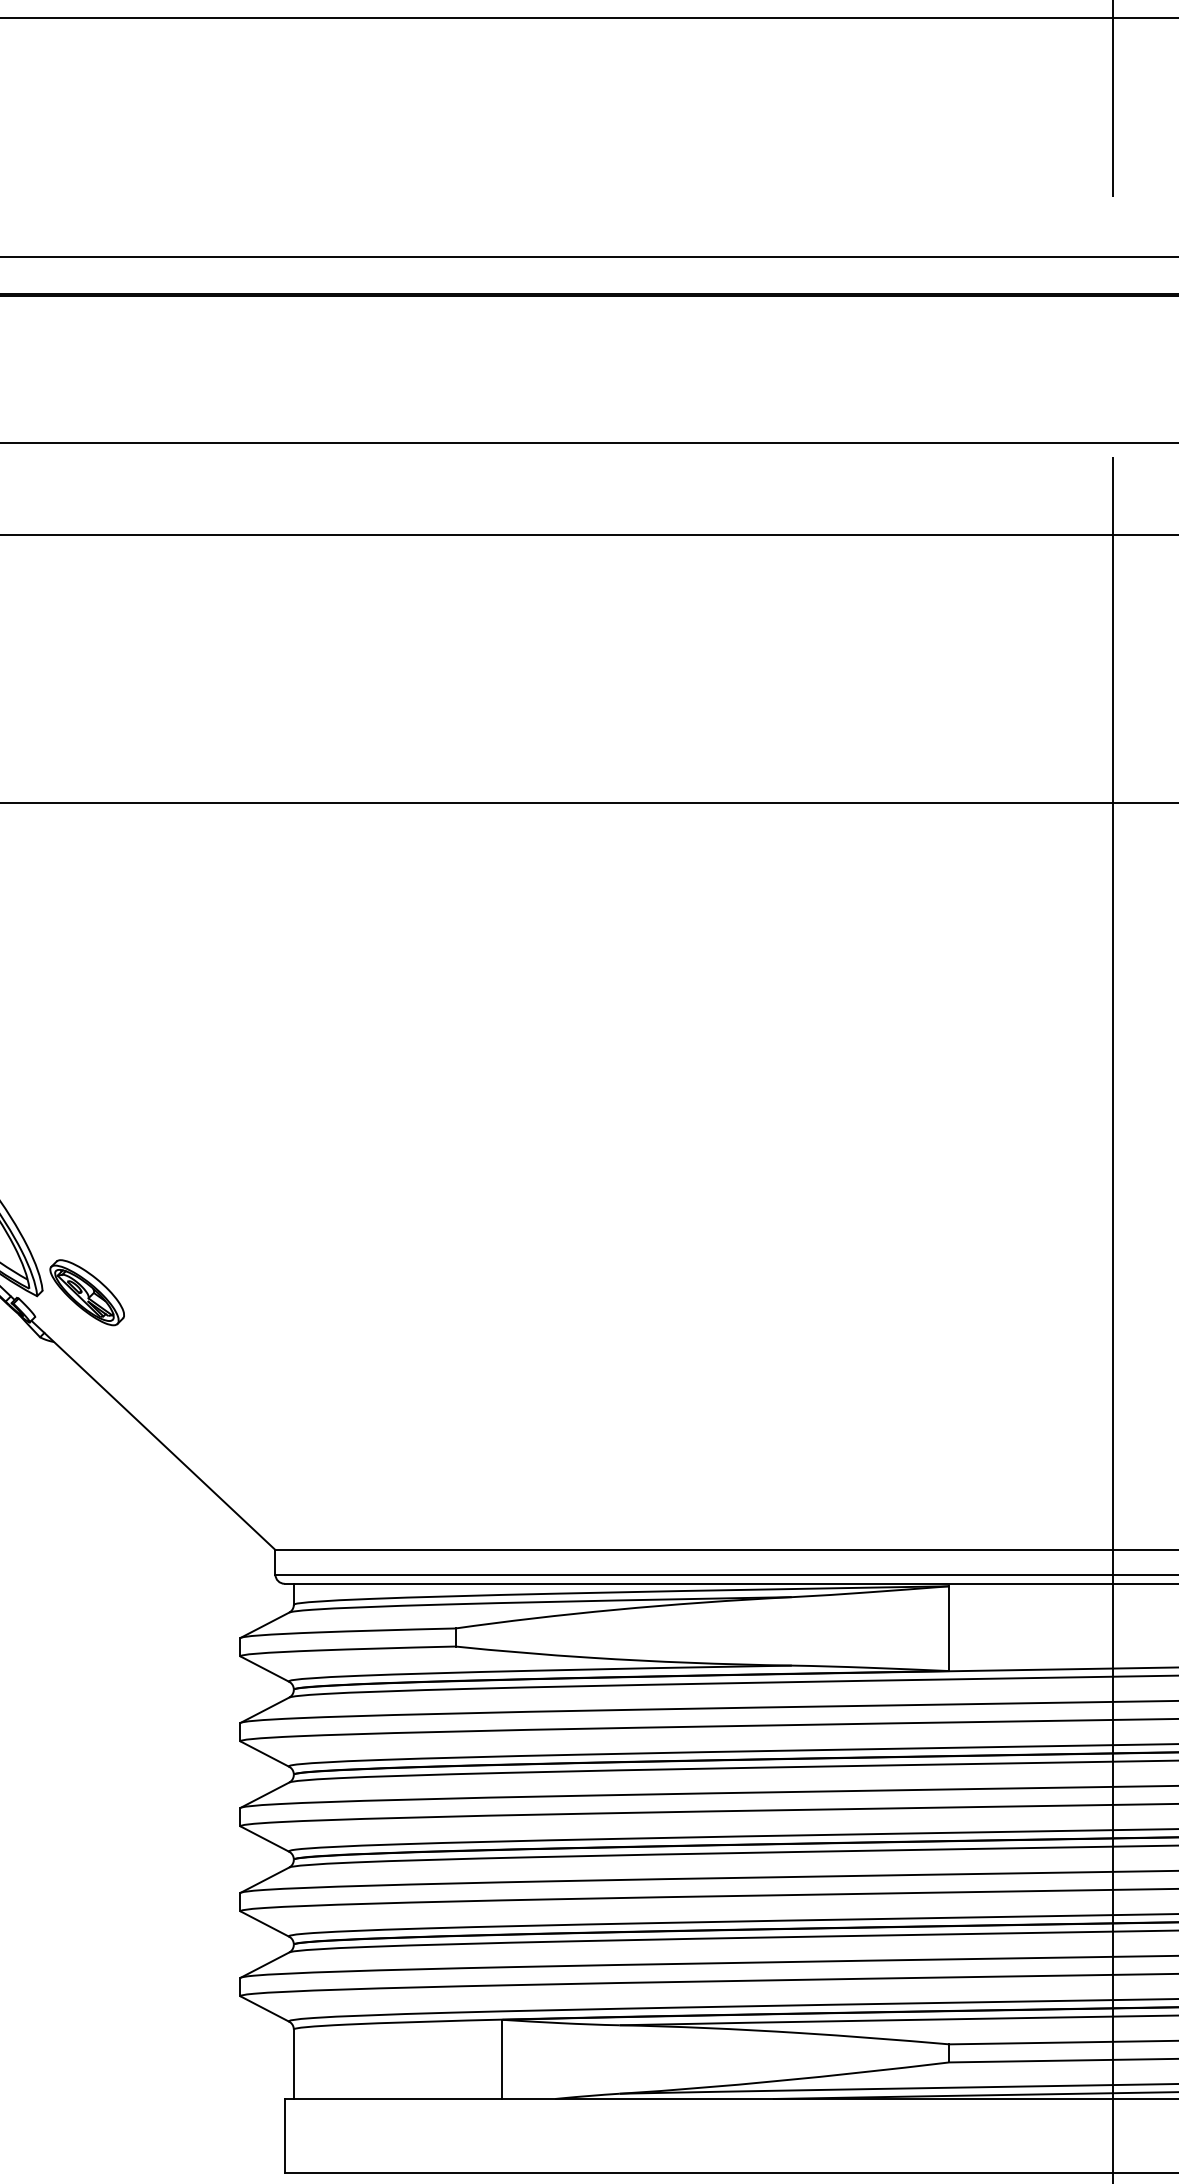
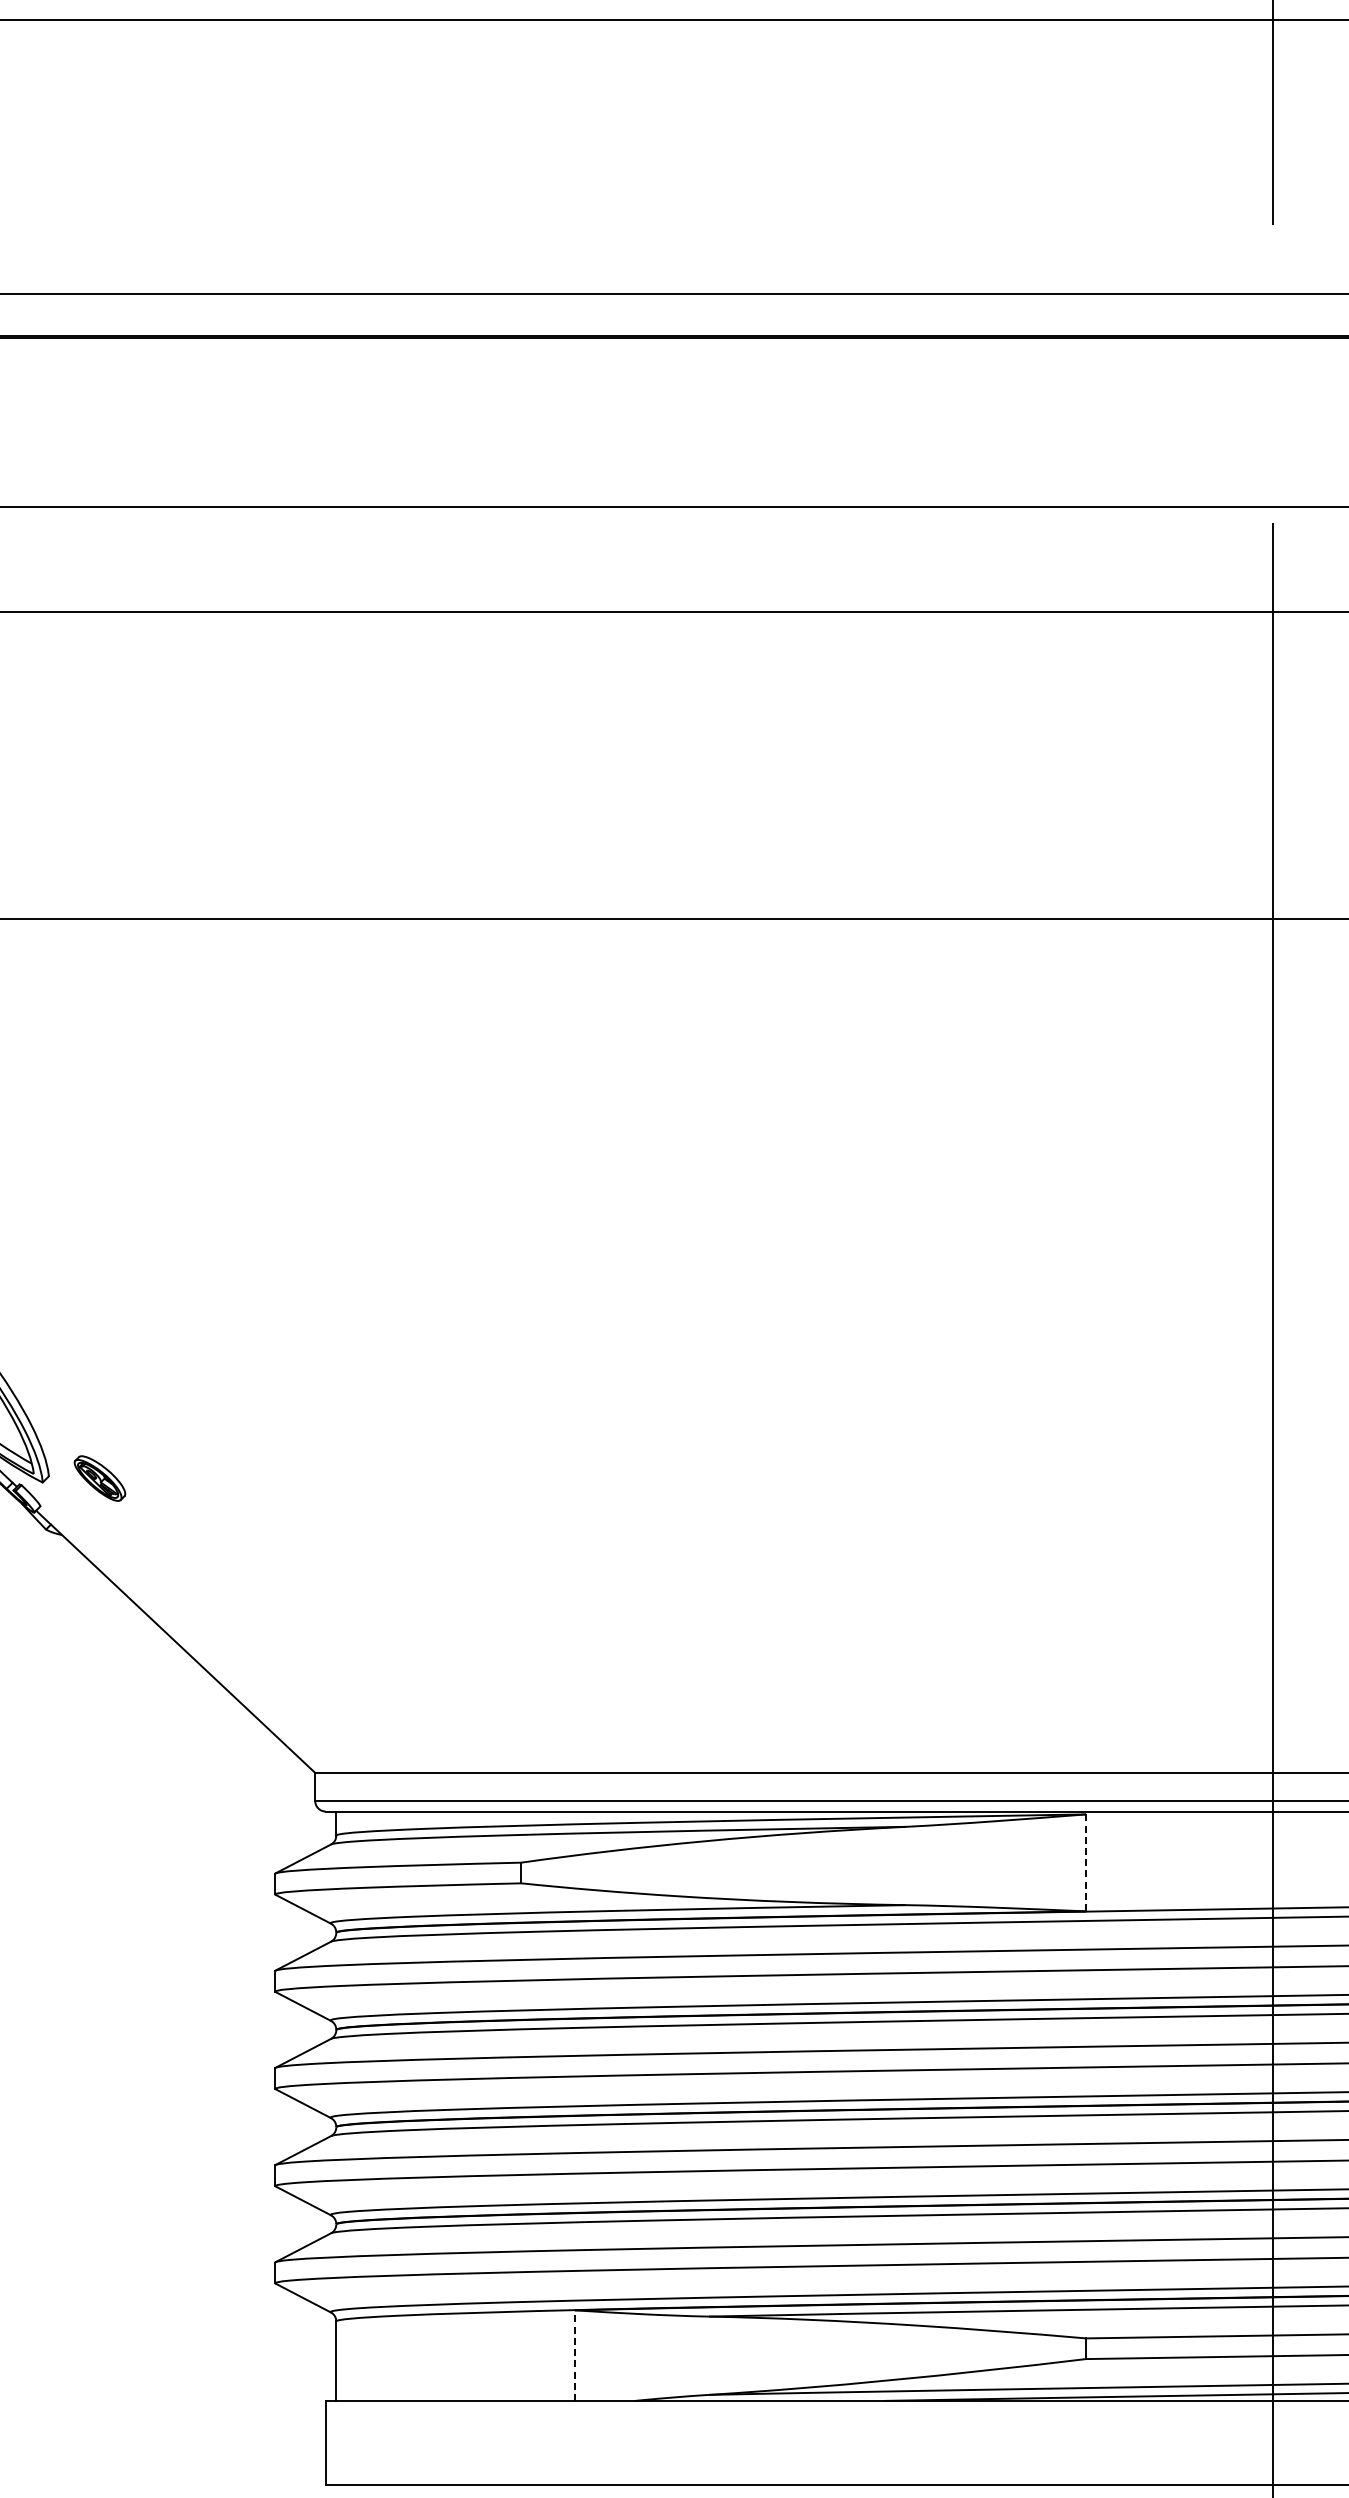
part: (86, 1292) -> (99, 1478), size x0.6
line: (949, 1629) -> (1086, 1863), solid -> dashed
line: (502, 2059) -> (574, 2355), solid -> dashed

